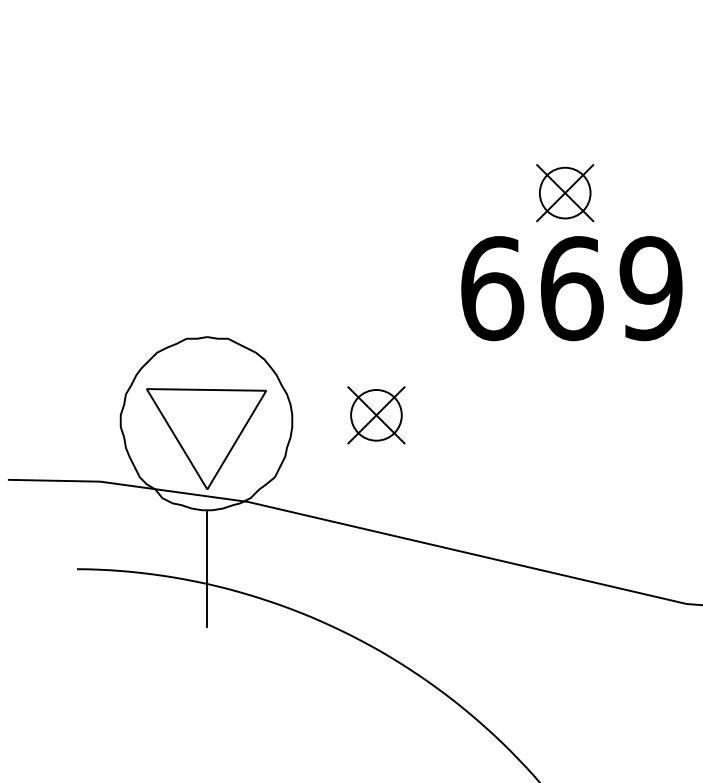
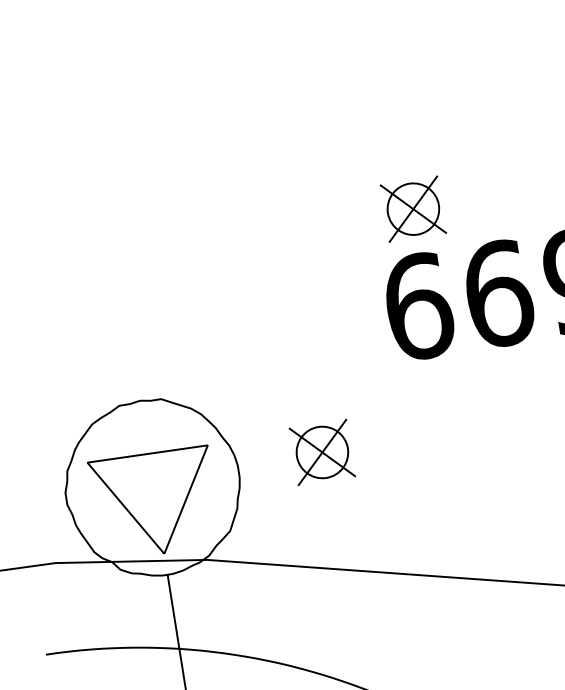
part: (565, 193) -> (413, 209), moved

